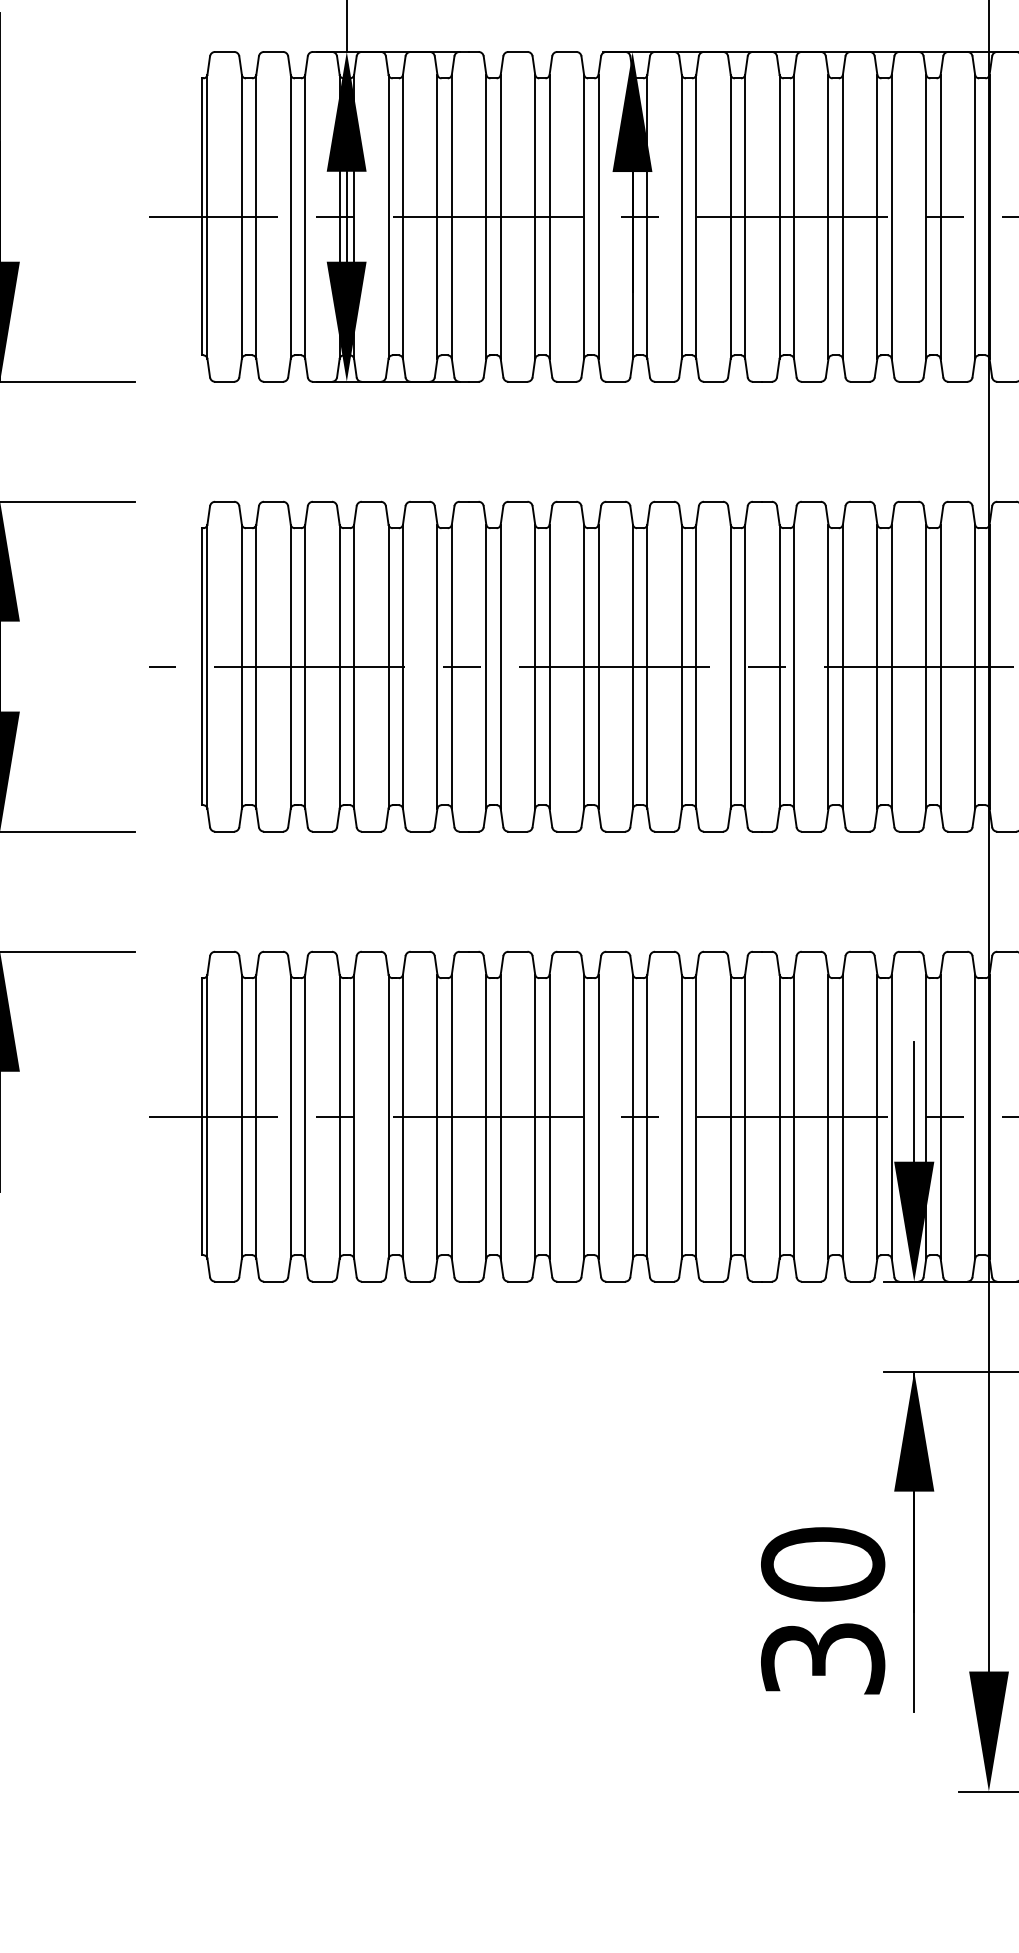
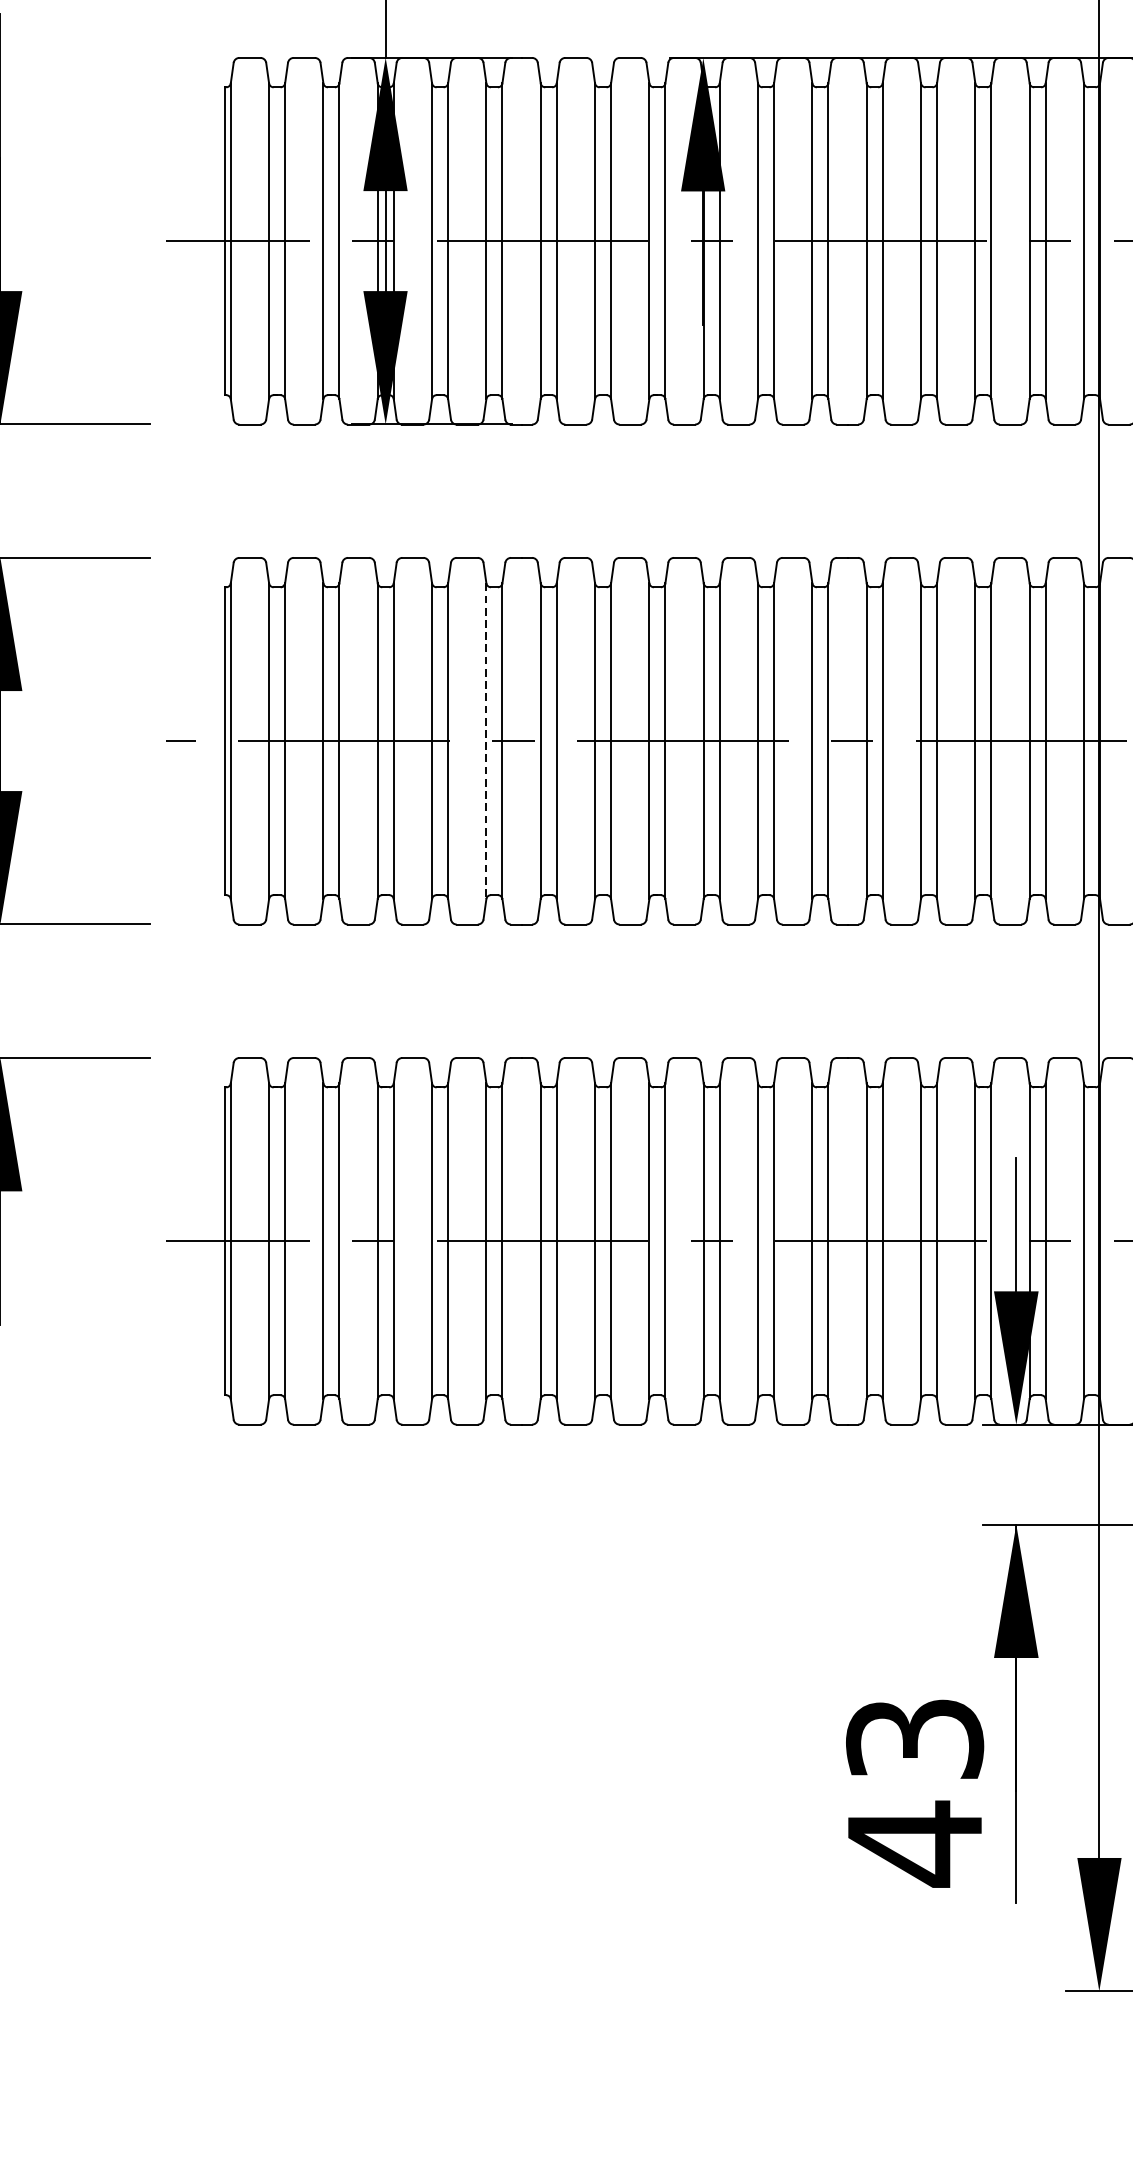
line: (437, 667) -> (486, 742), solid -> dashed
text: (823, 1612) -> (915, 1792), 30 -> 43

